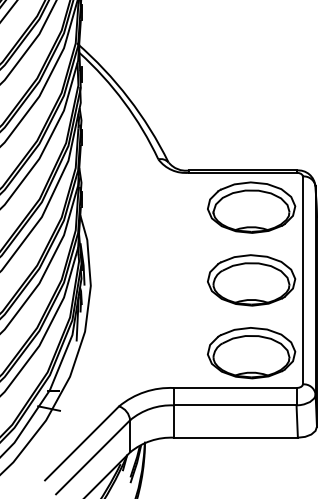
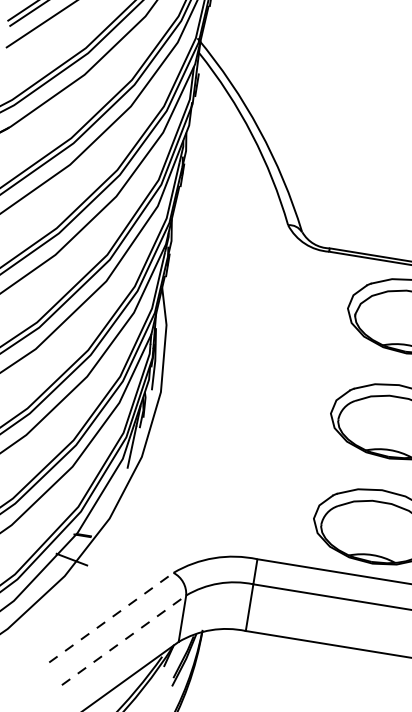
line: (82, 443) -> (111, 617), solid -> dashed
line: (93, 456) -> (124, 639), solid -> dashed

